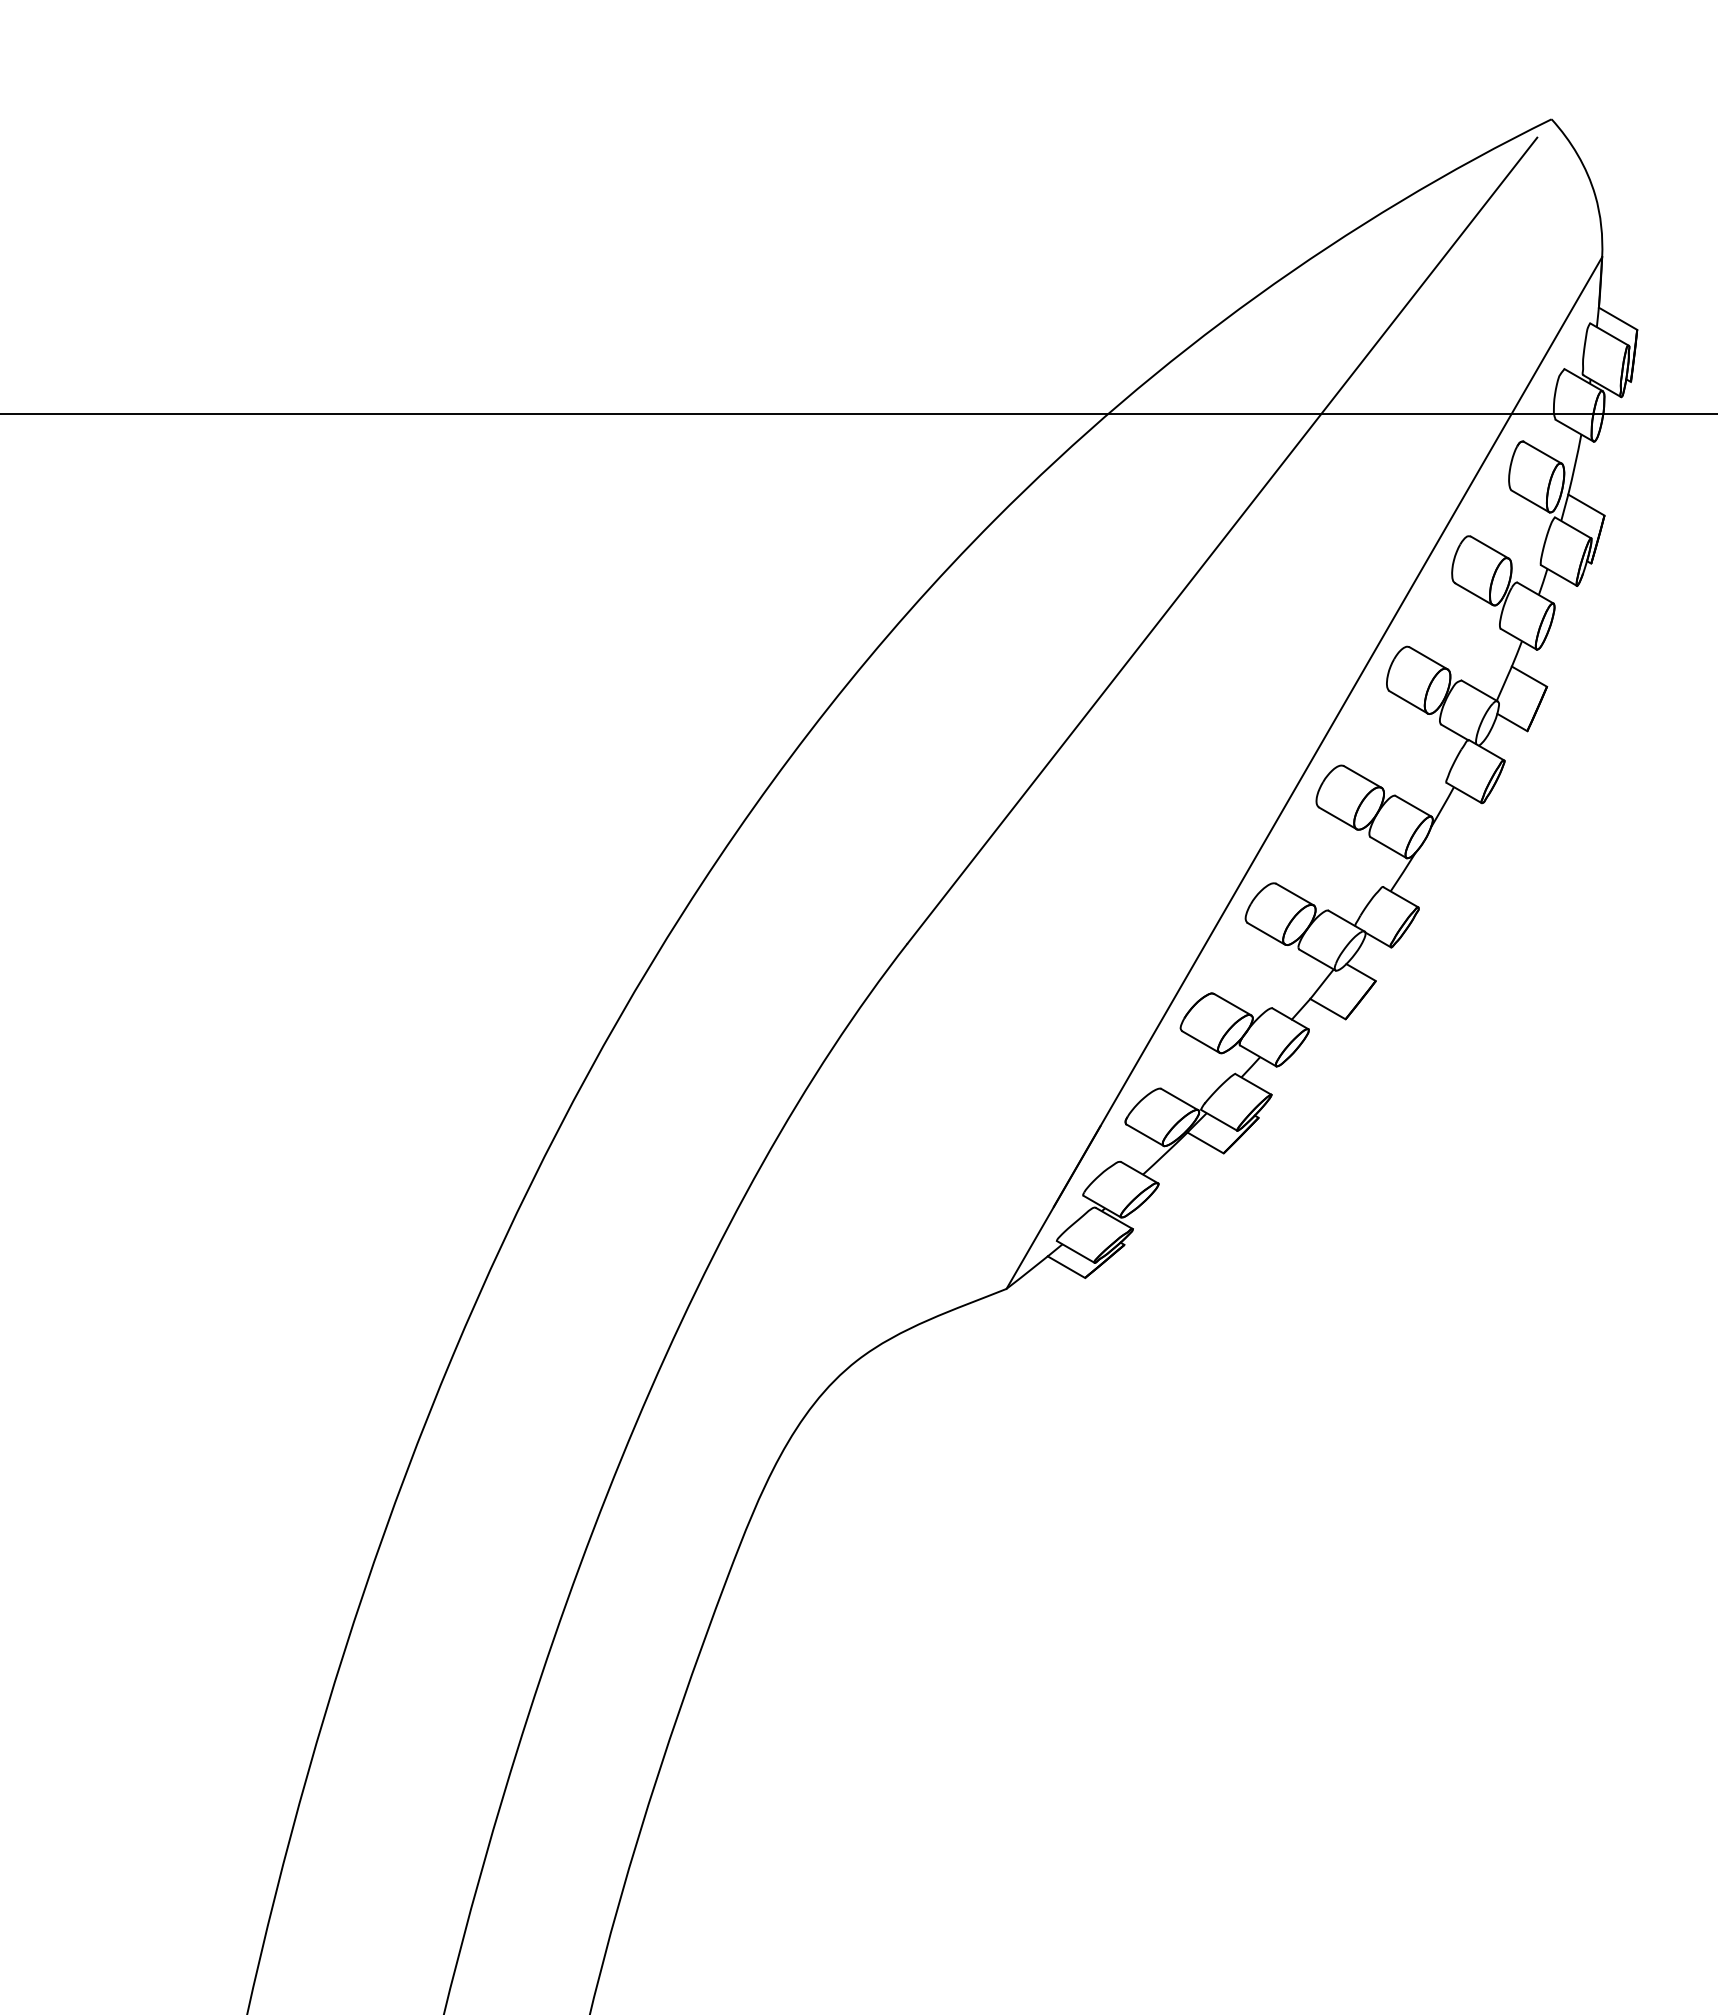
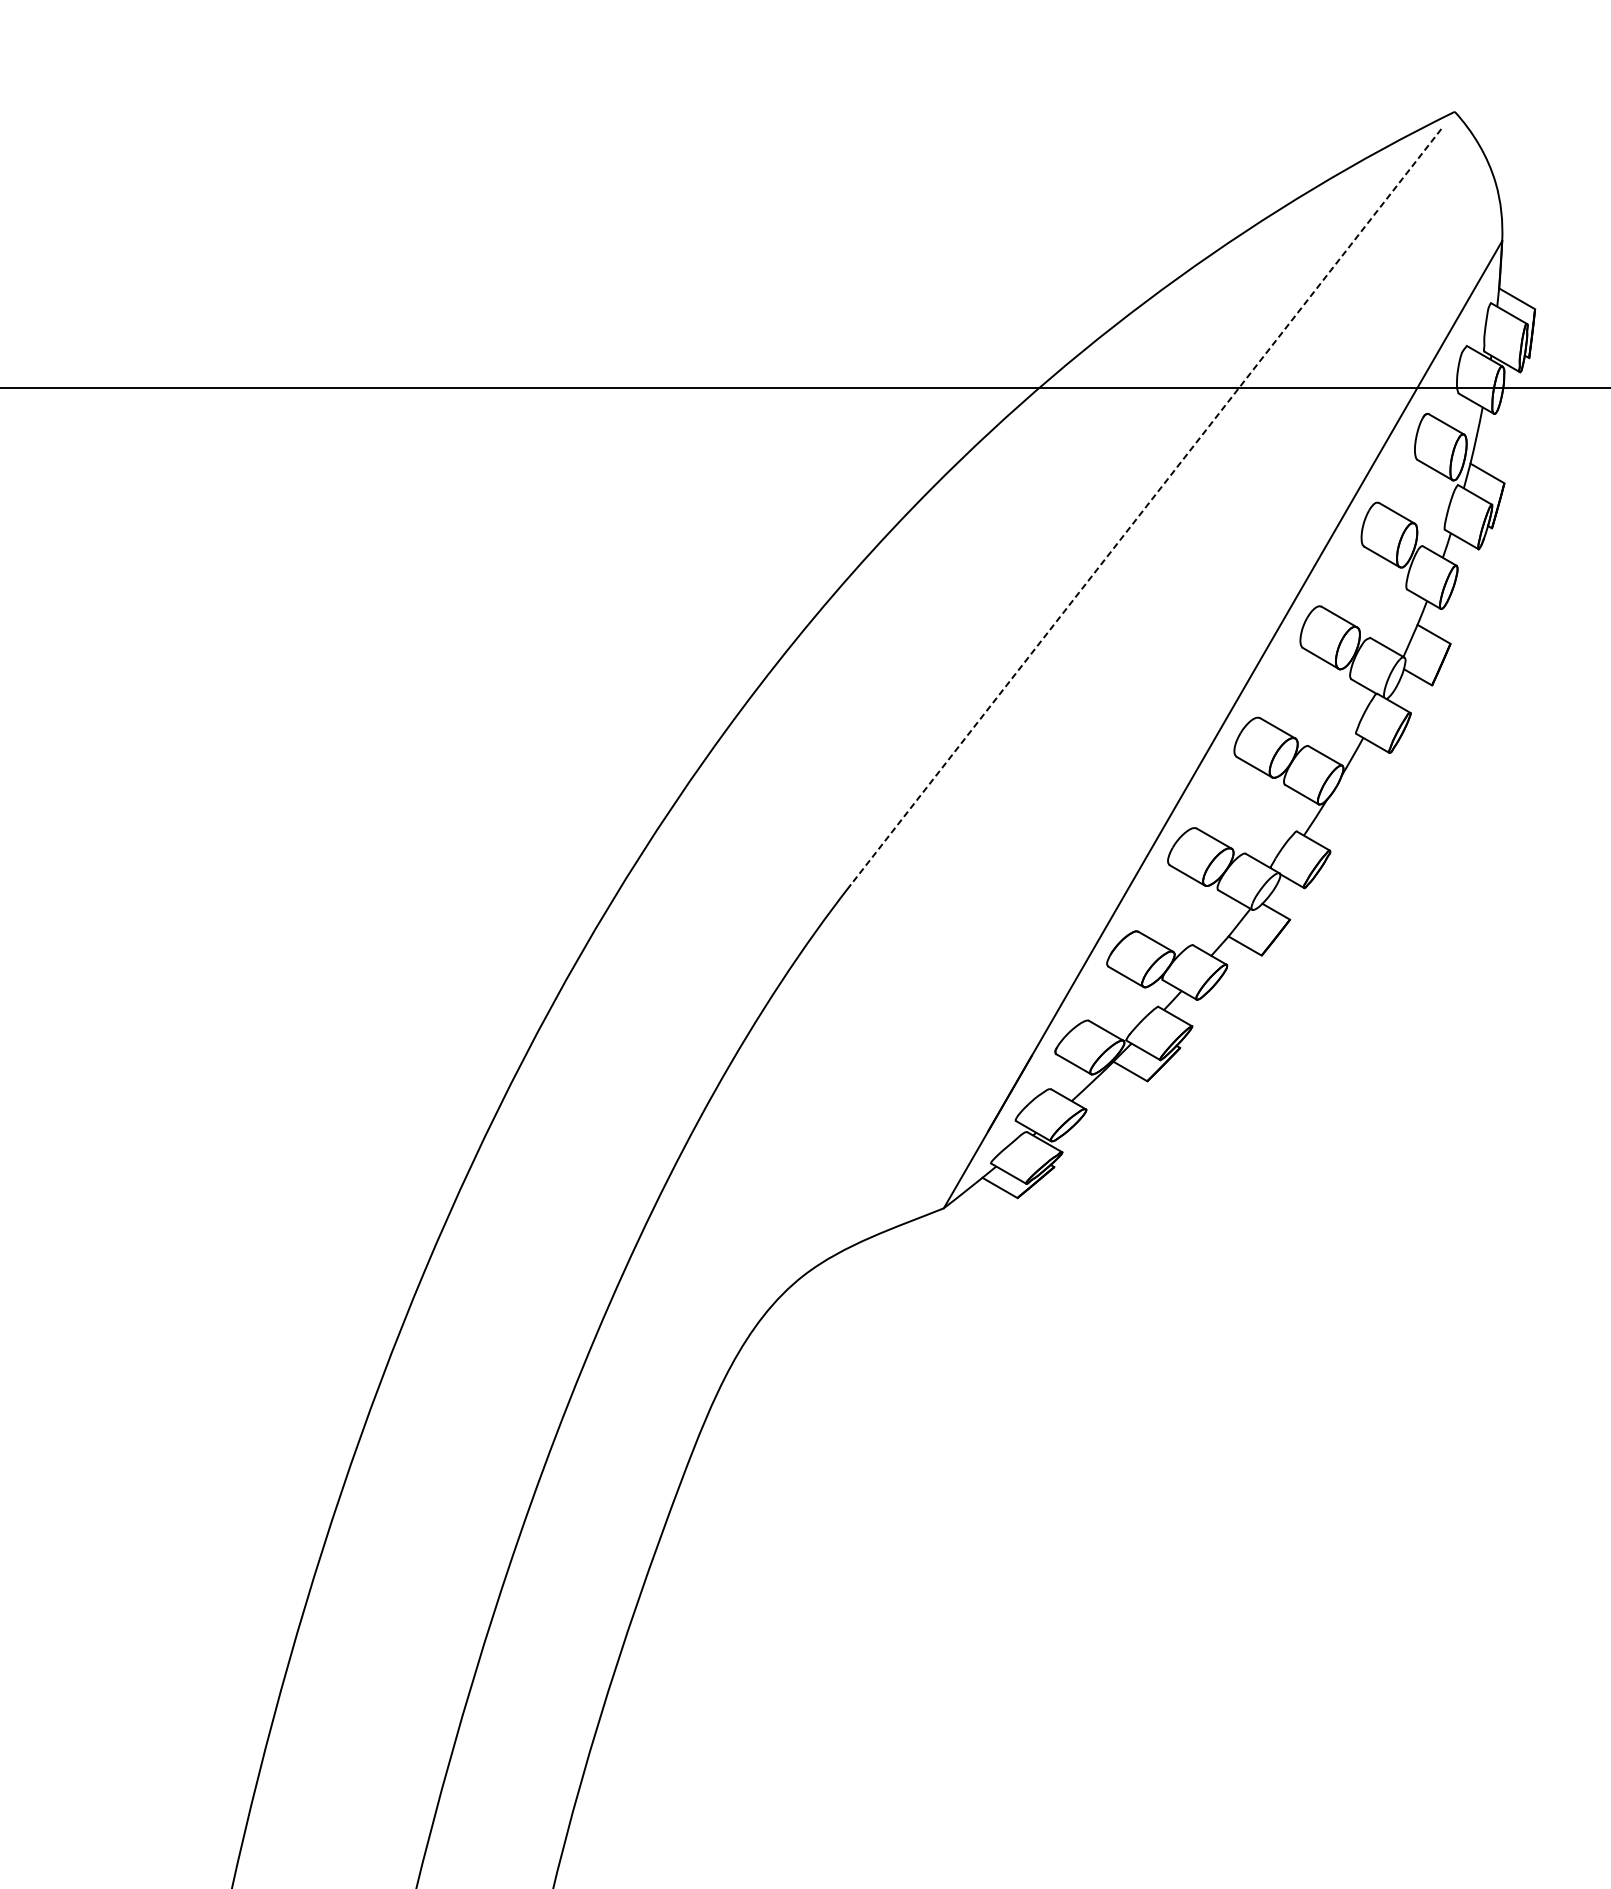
line: (1222, 540) -> (1146, 506), solid -> dashed

